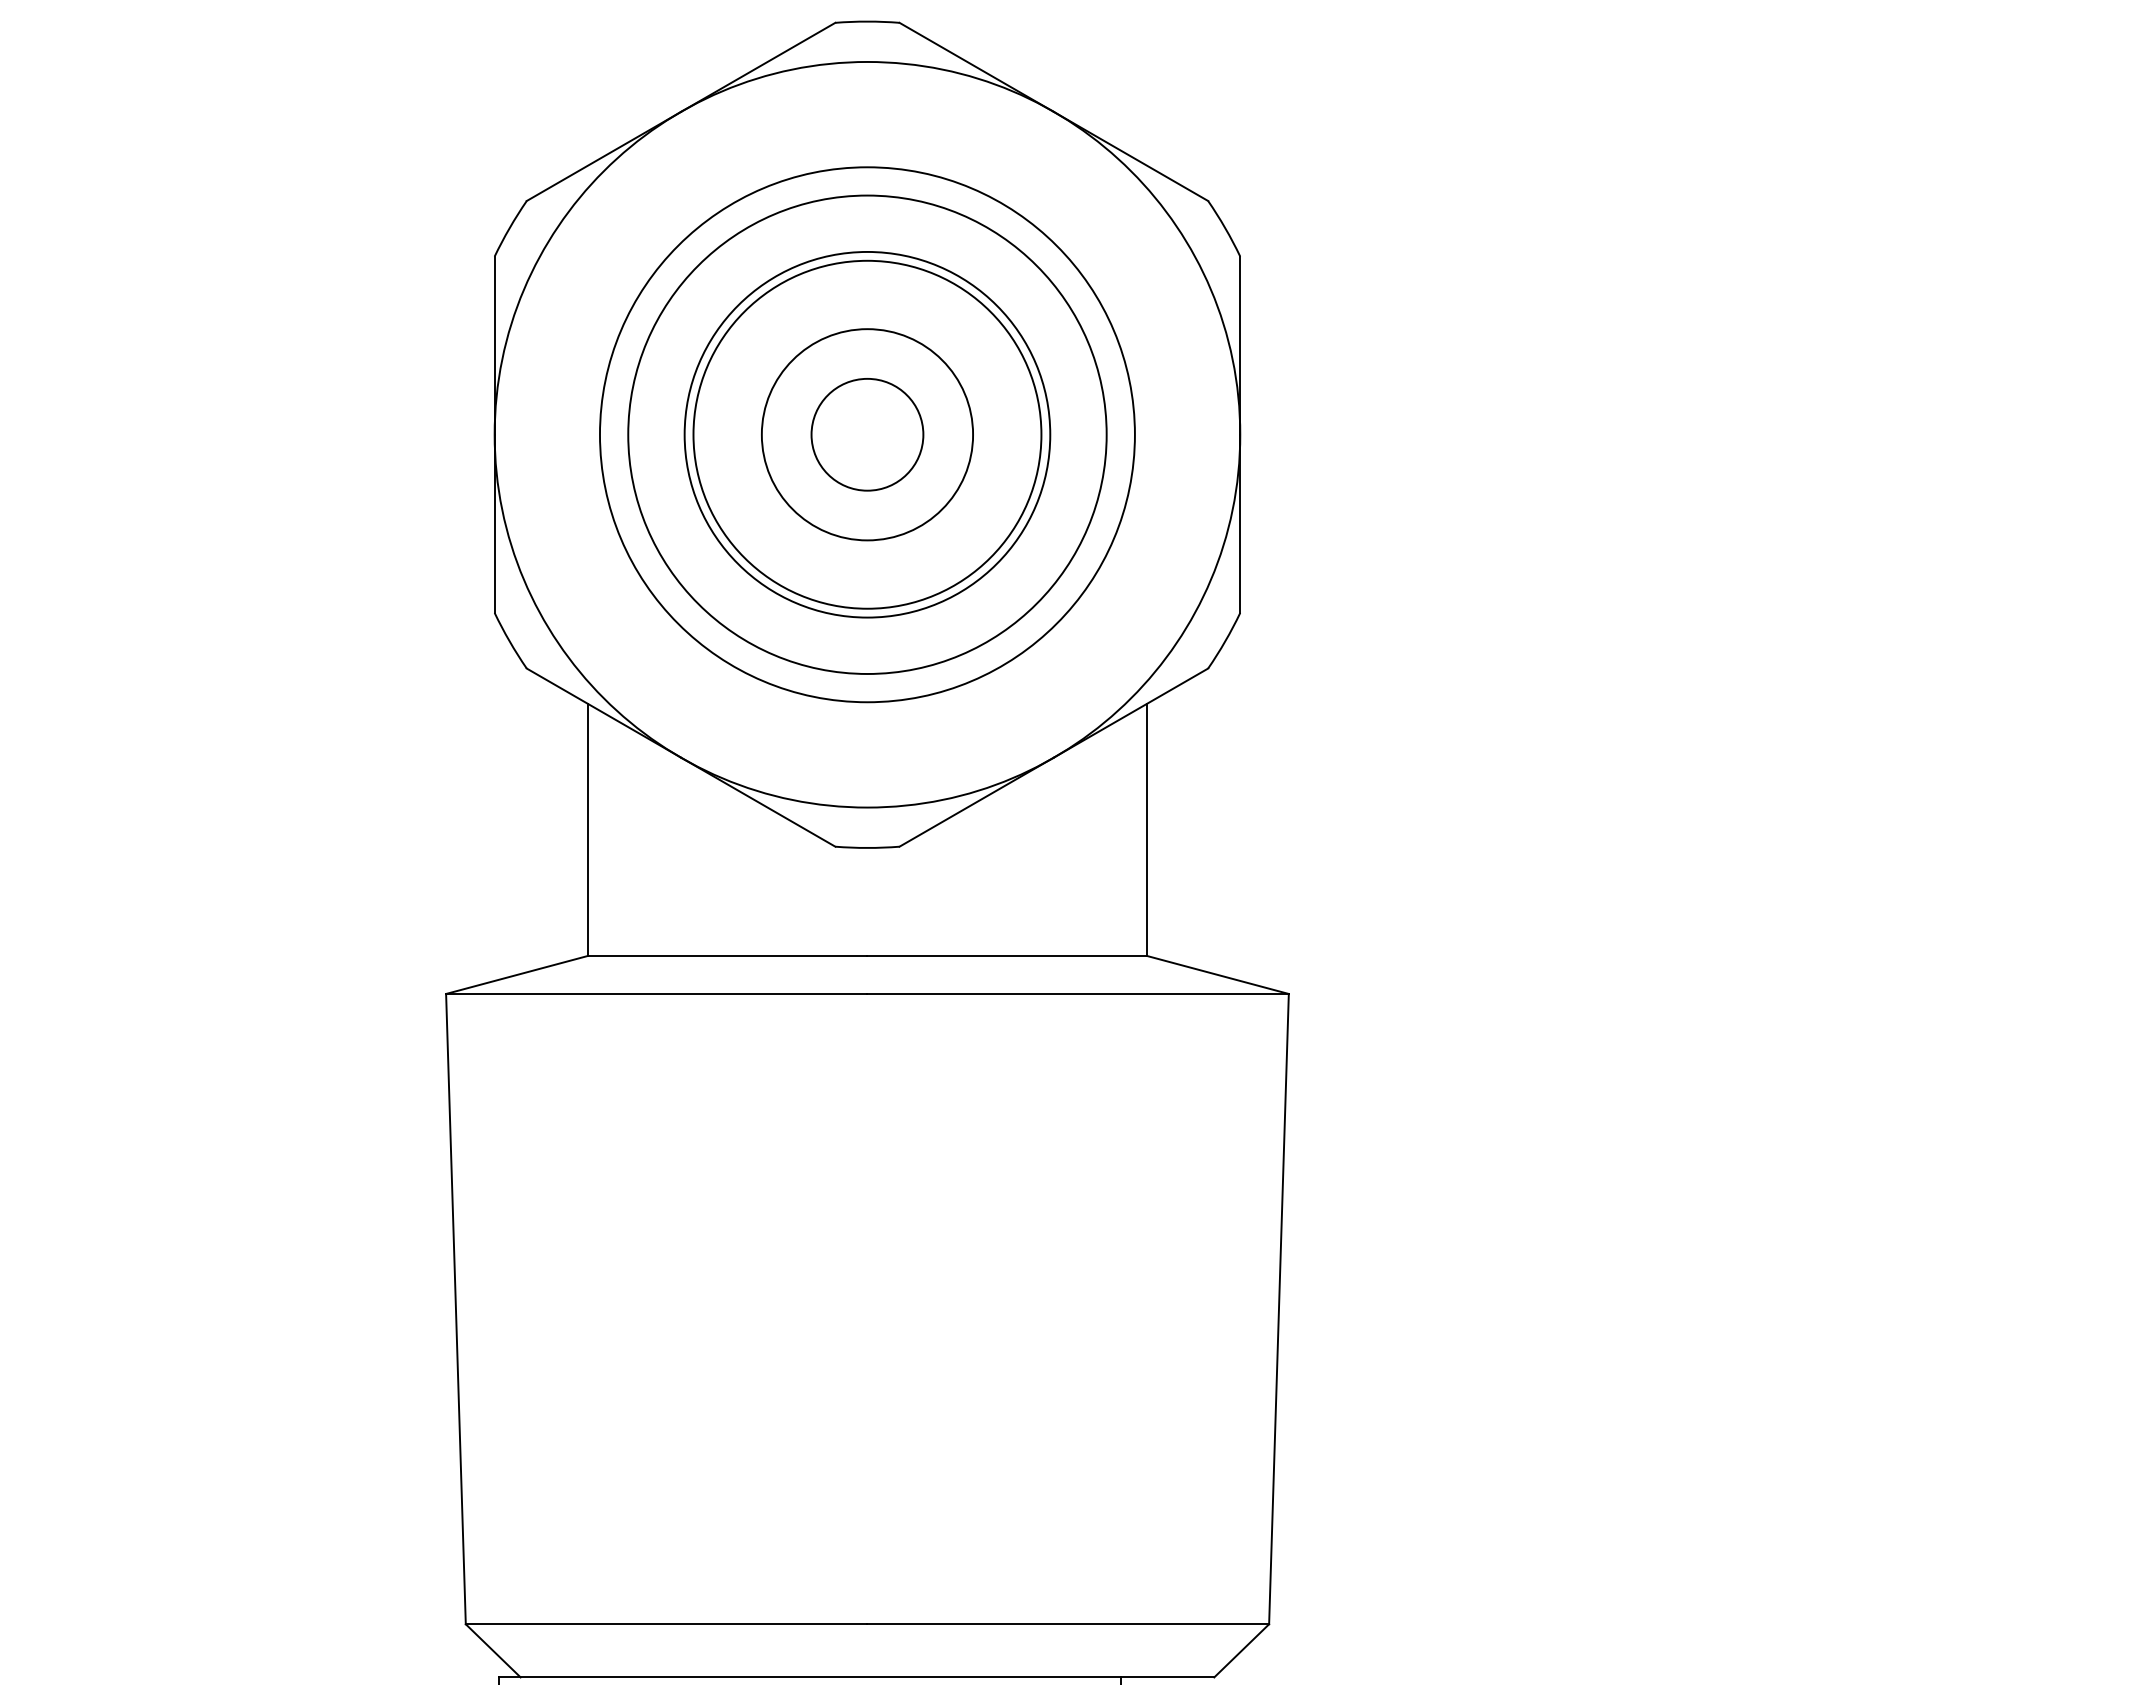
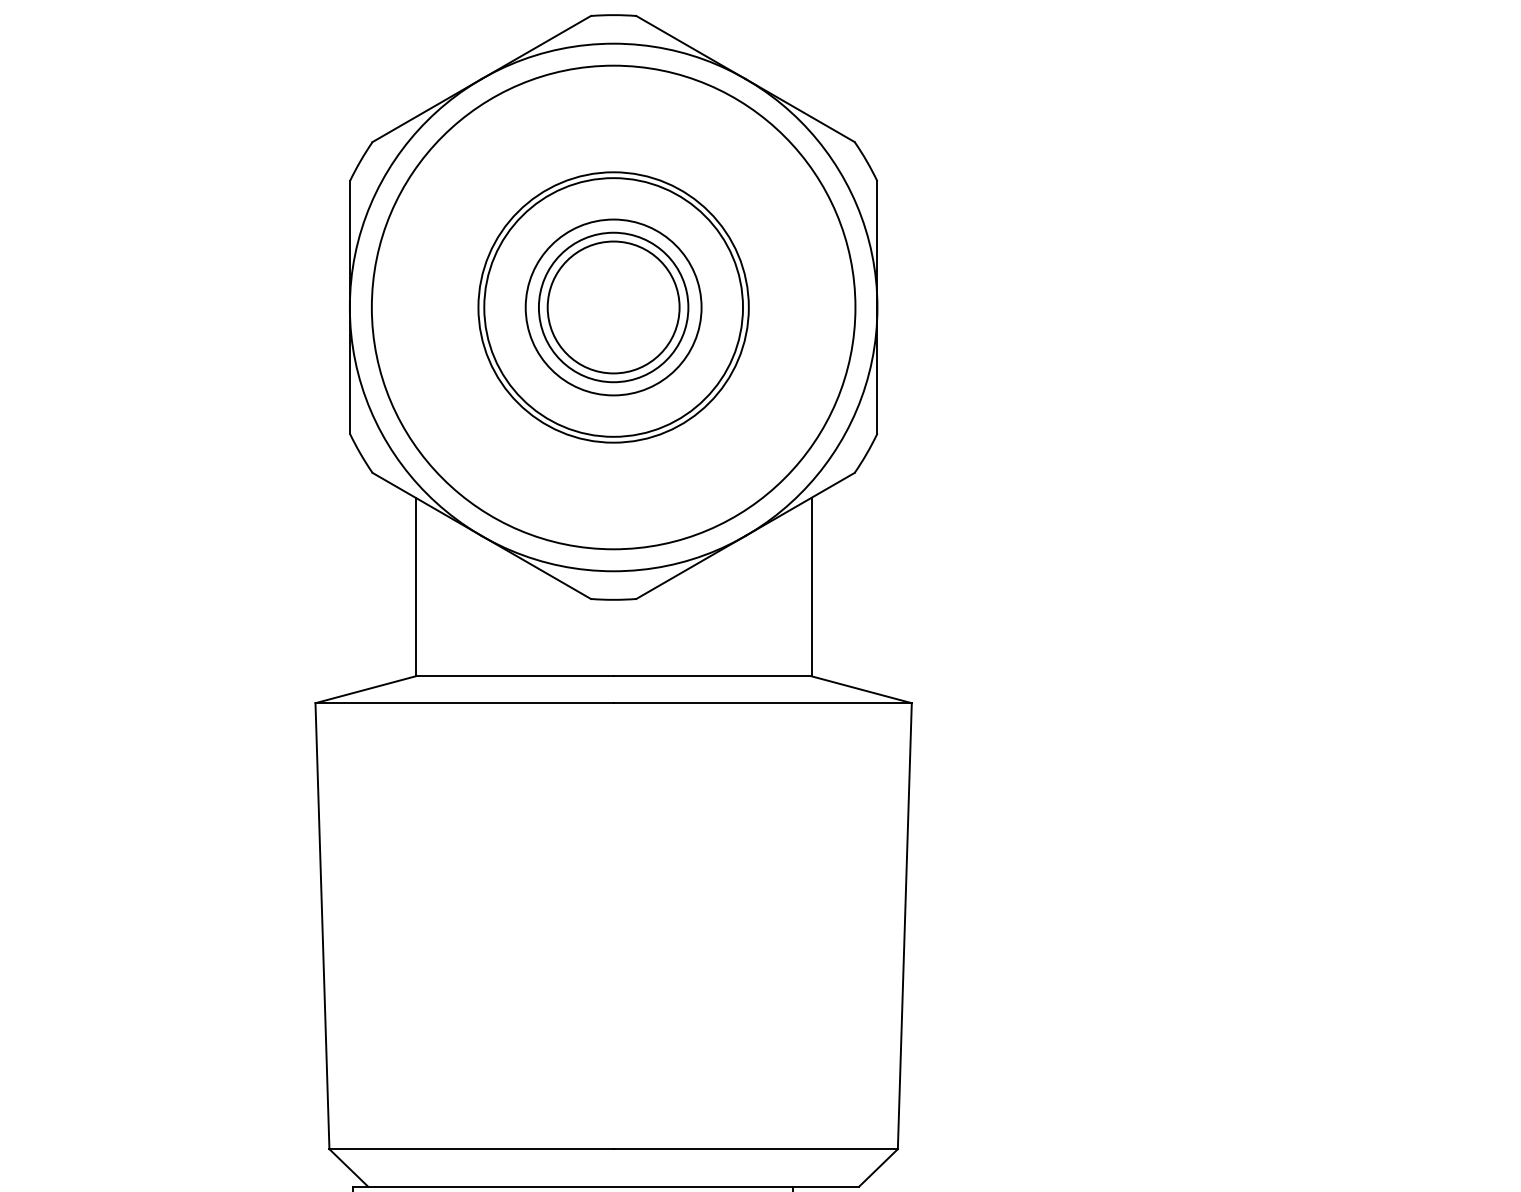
circle: (867, 434) -> (613, 307), size x0.71
circle: (867, 434) -> (613, 307), size x0.71
circle: (867, 434) -> (613, 307), size x1.43
circle: (867, 434) -> (613, 307), size x1.67

